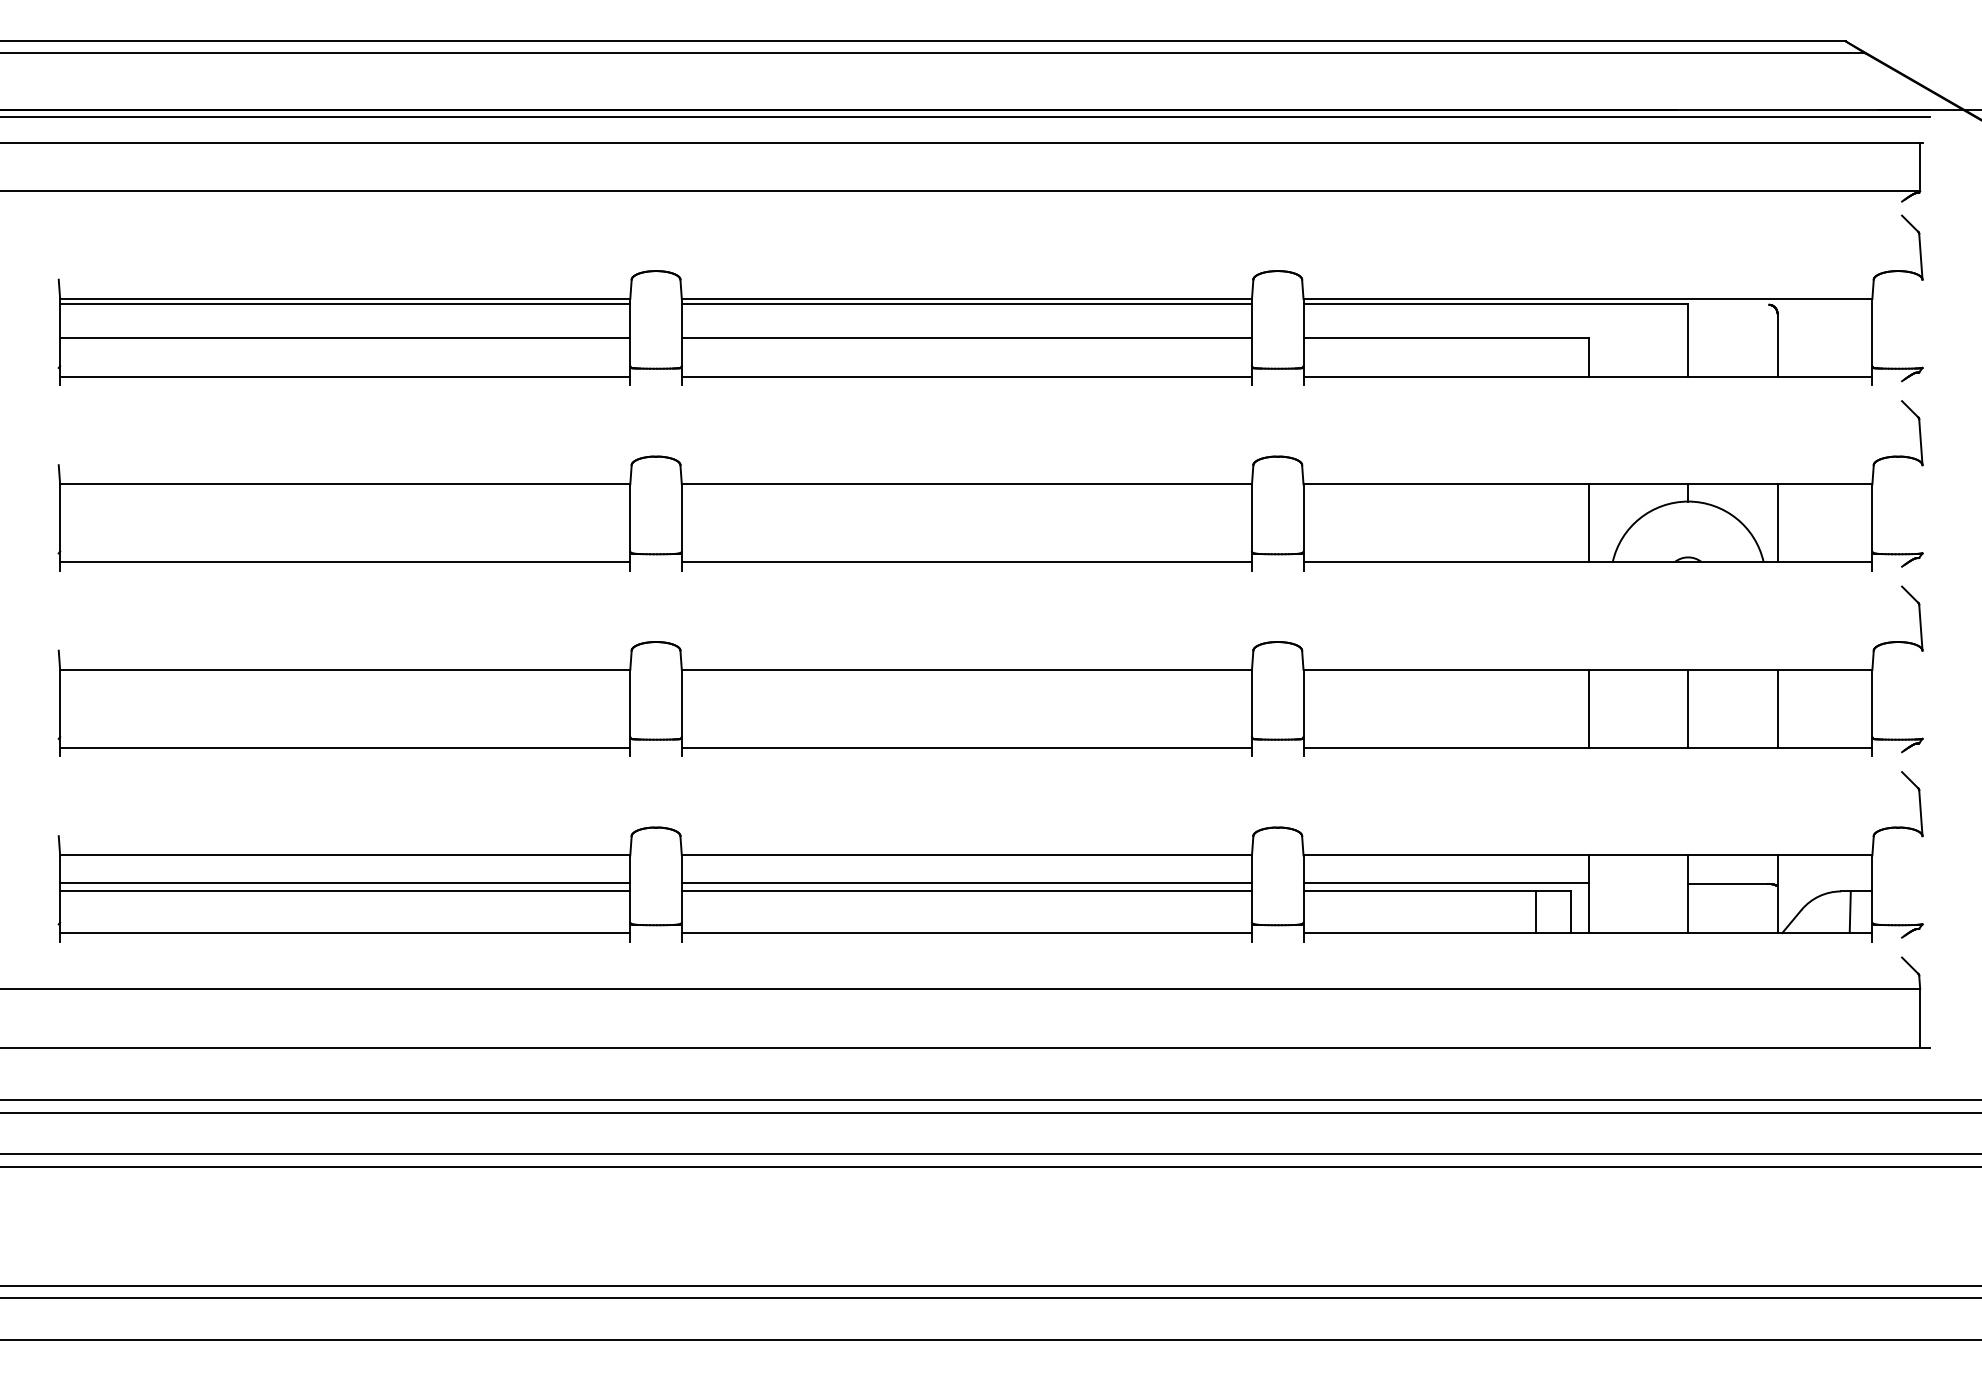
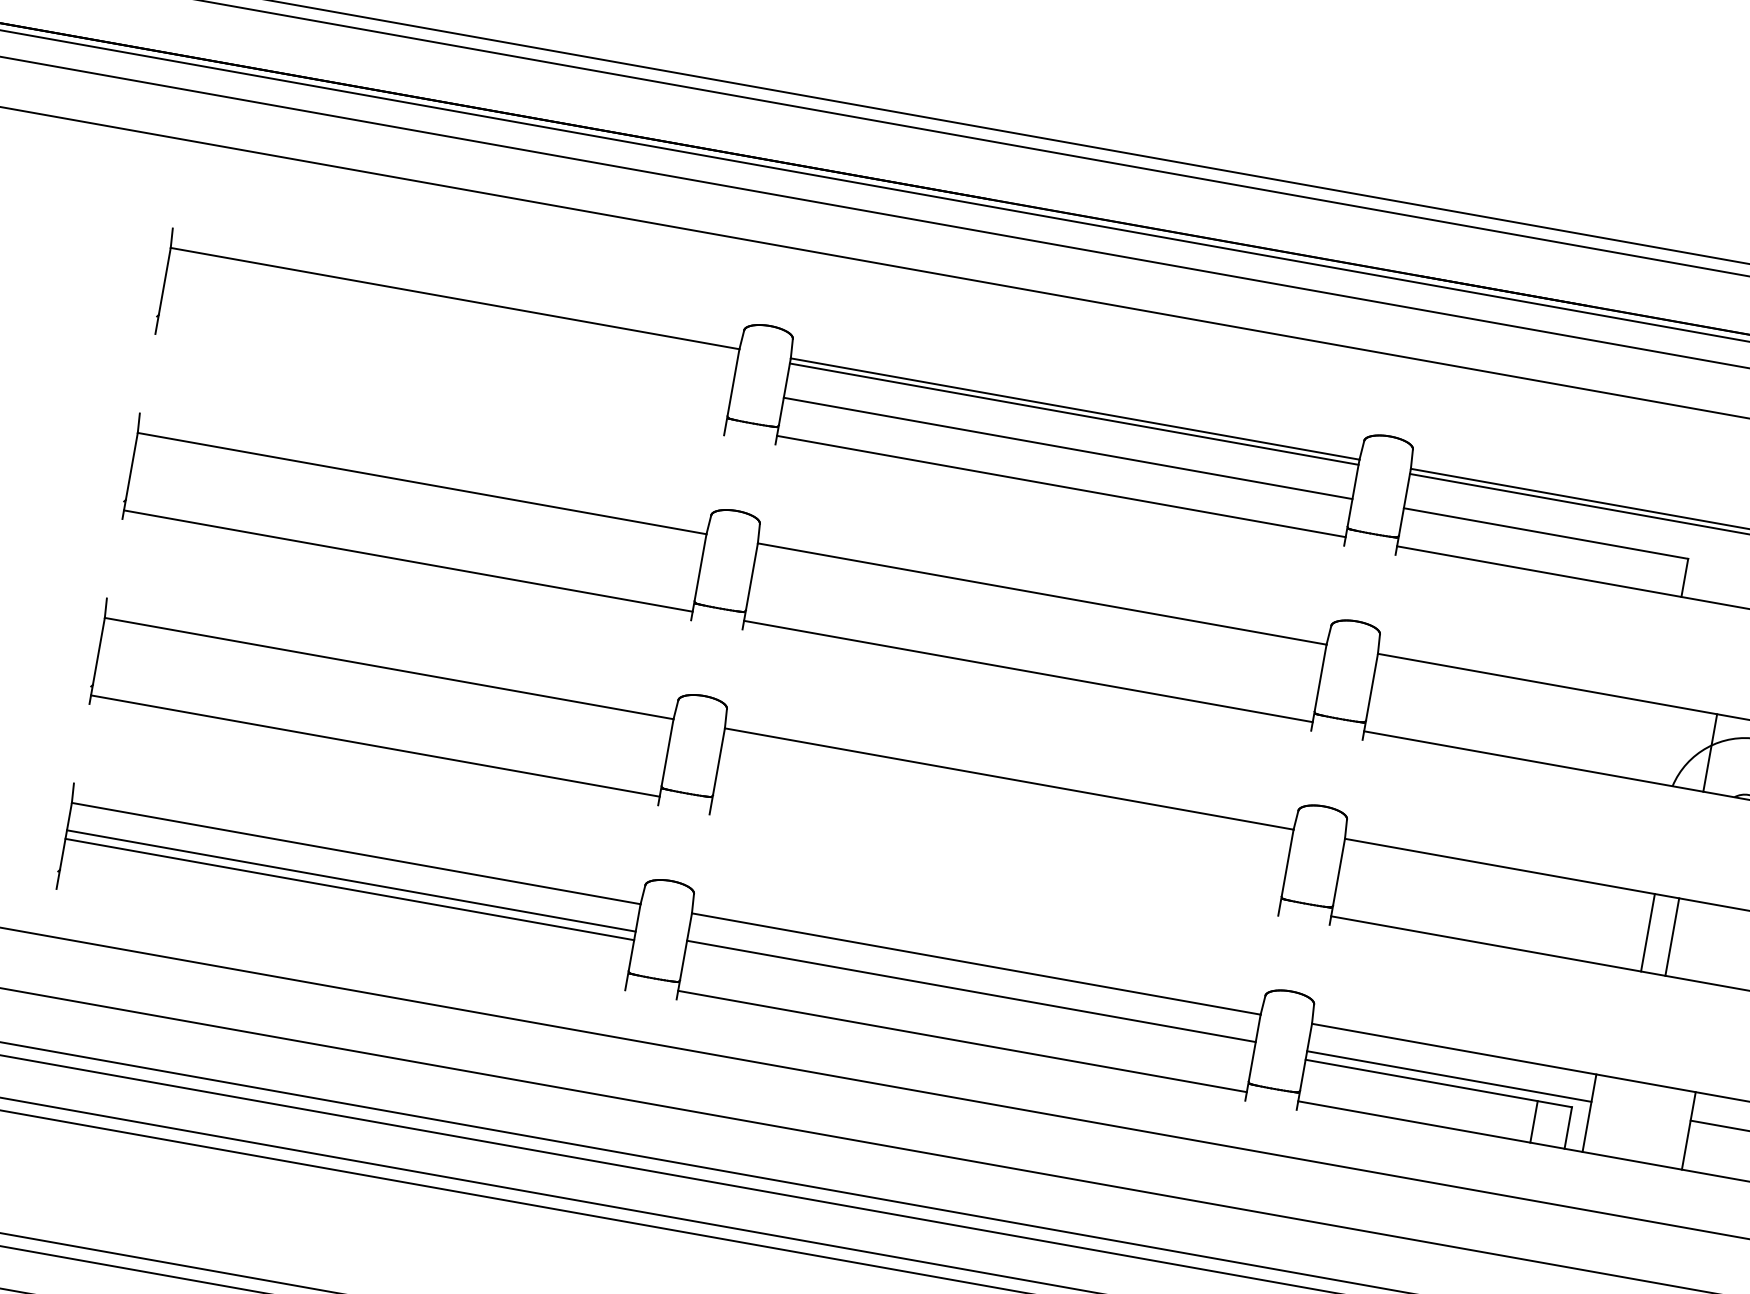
line: (345, 304) -> (454, 304), removed
line: (345, 338) -> (448, 338), removed
line: (345, 376) -> (441, 375), removed
line: (1588, 523) -> (1710, 753), moved
line: (1588, 708) -> (1672, 936), moved
line: (1688, 708) -> (1648, 932), moved
line: (966, 747) -> (995, 856), removed
line: (966, 891) -> (969, 999), removed
line: (345, 933) -> (342, 931), removed

